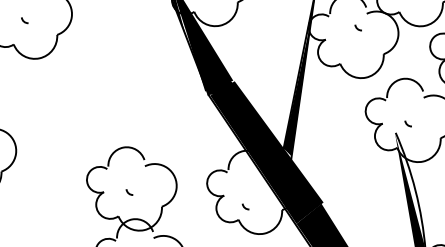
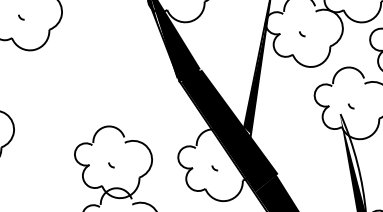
arc: (357, 27) -> (301, 33), moved
arc: (244, 206) -> (213, 167), moved

